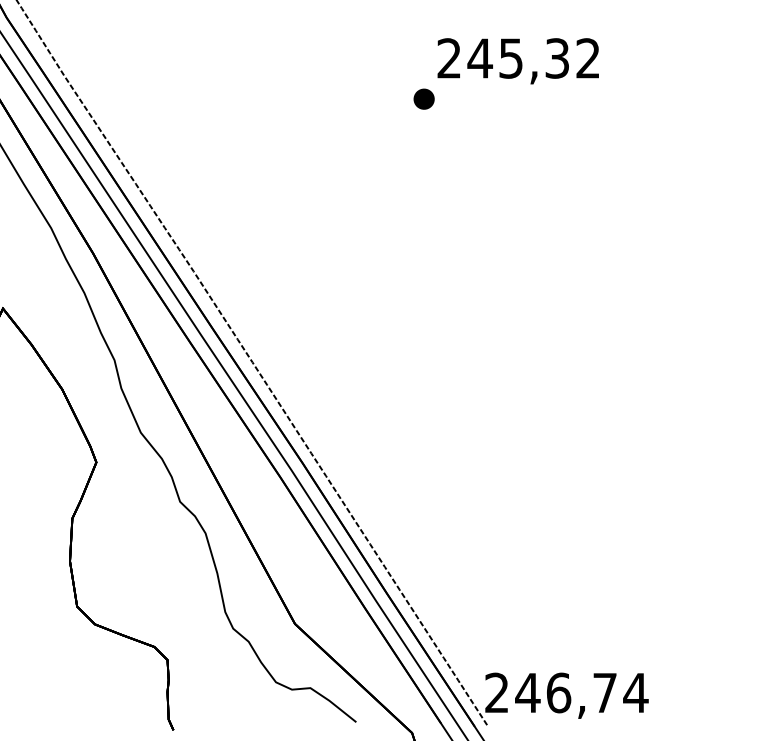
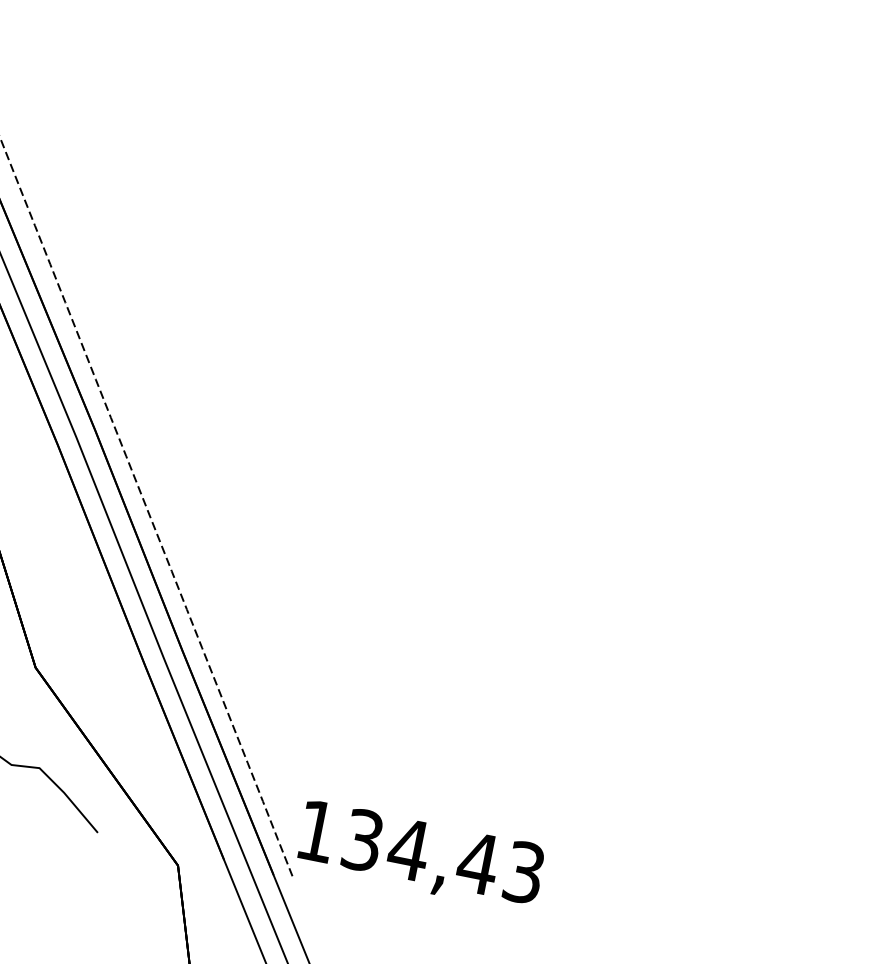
text: (566, 692) -> (420, 851), 246,74 -> 134,43

